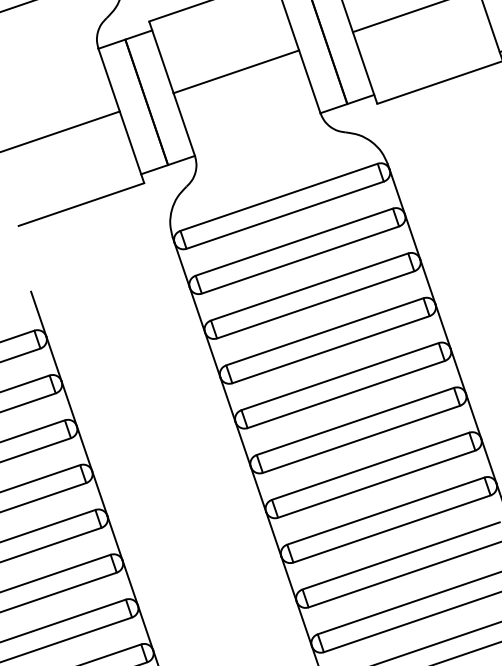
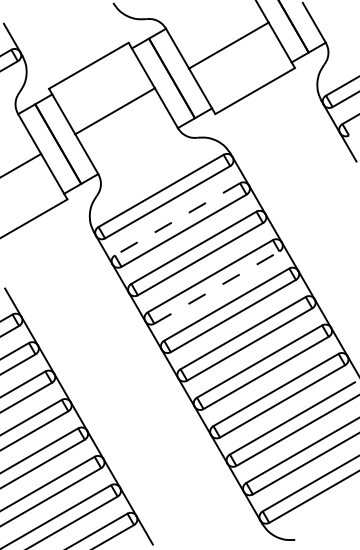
line: (294, 242) -> (177, 219), solid -> dashed
line: (331, 349) -> (217, 287), solid -> dashed

